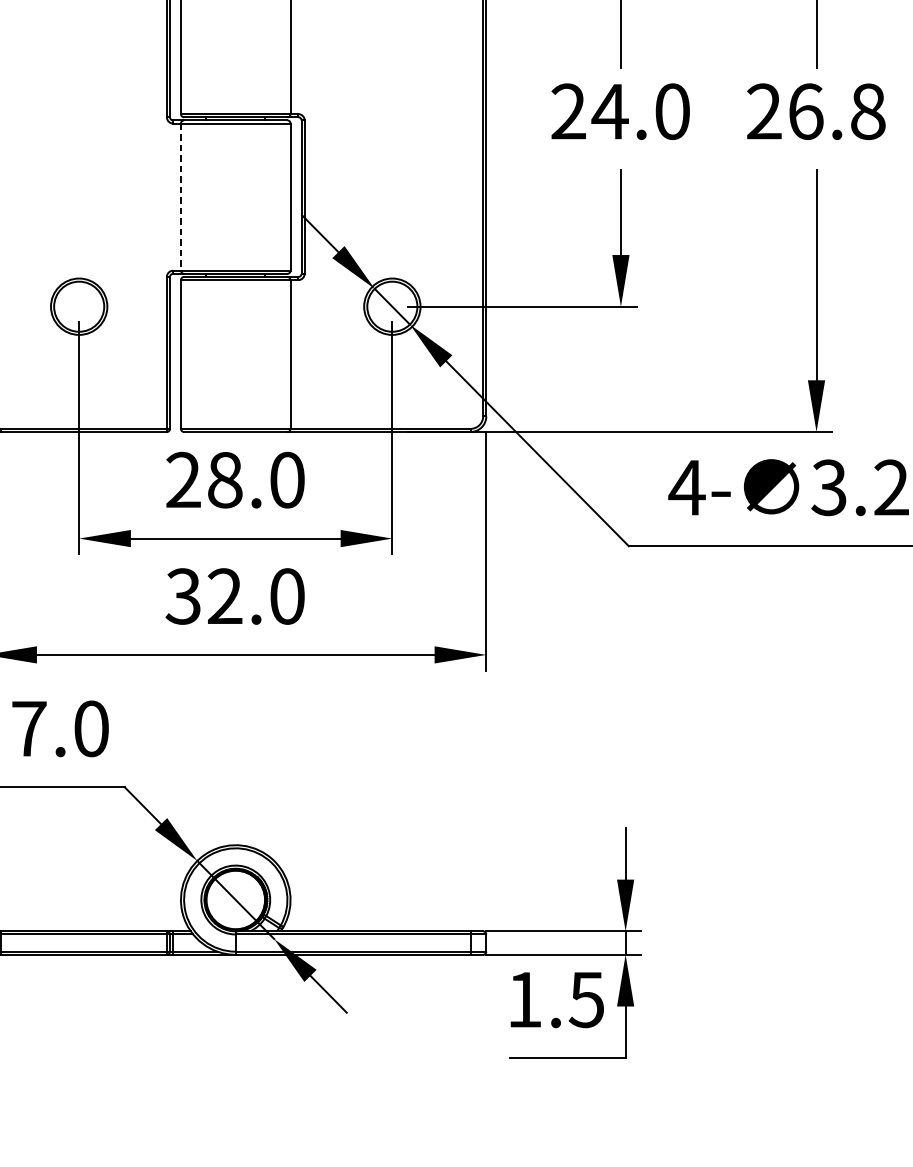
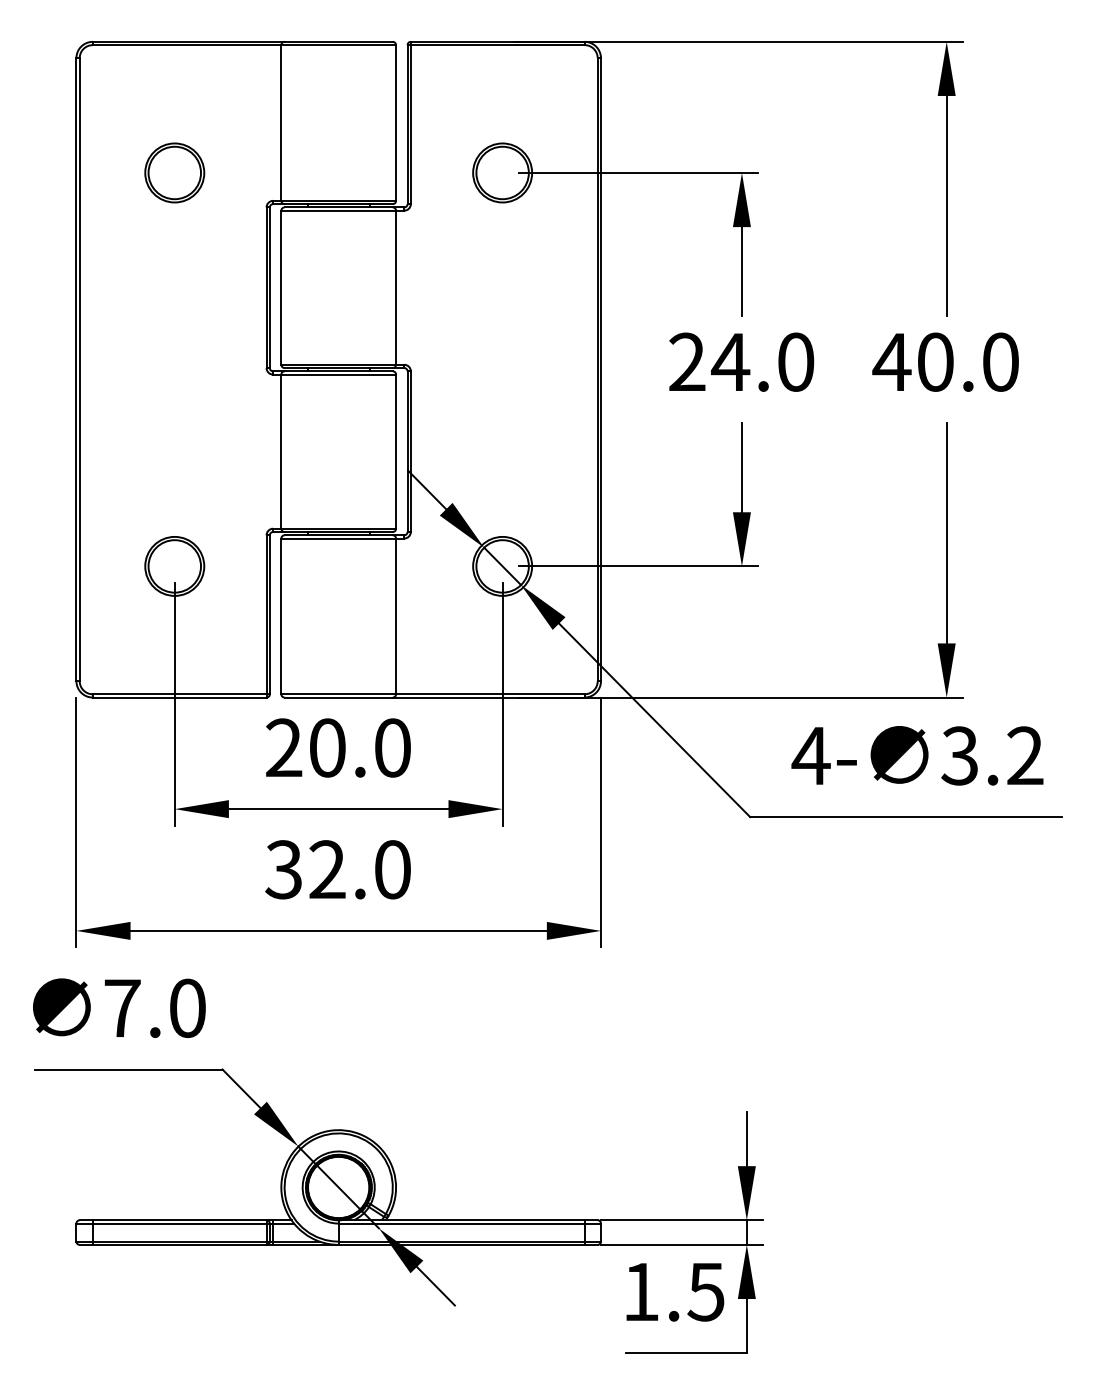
text: (815, 111) -> (945, 361), 26.8 -> 40.0
line: (181, 197) -> (281, 452), dashed -> solid
text: (225, 479) -> (327, 747), 28.0 -> 20.0

